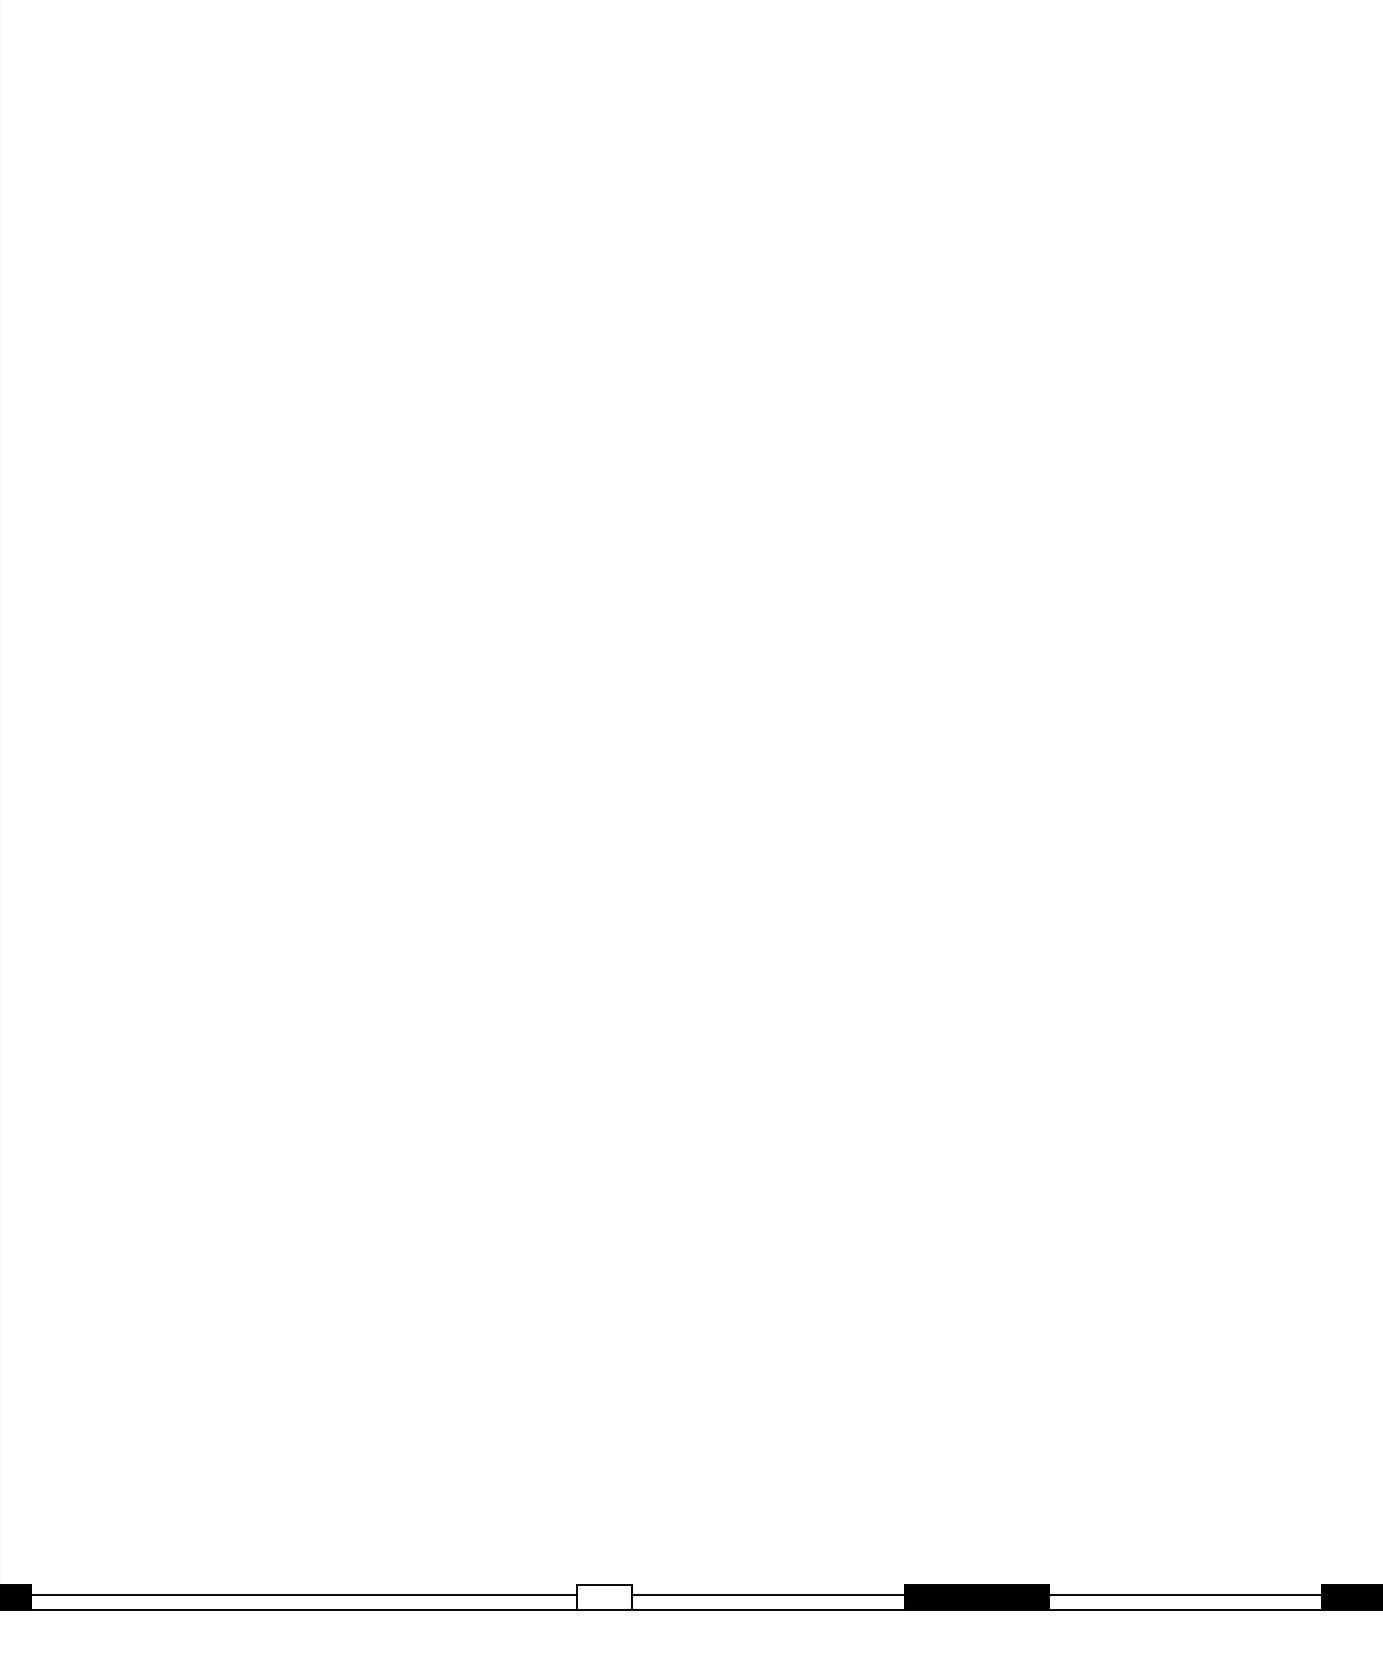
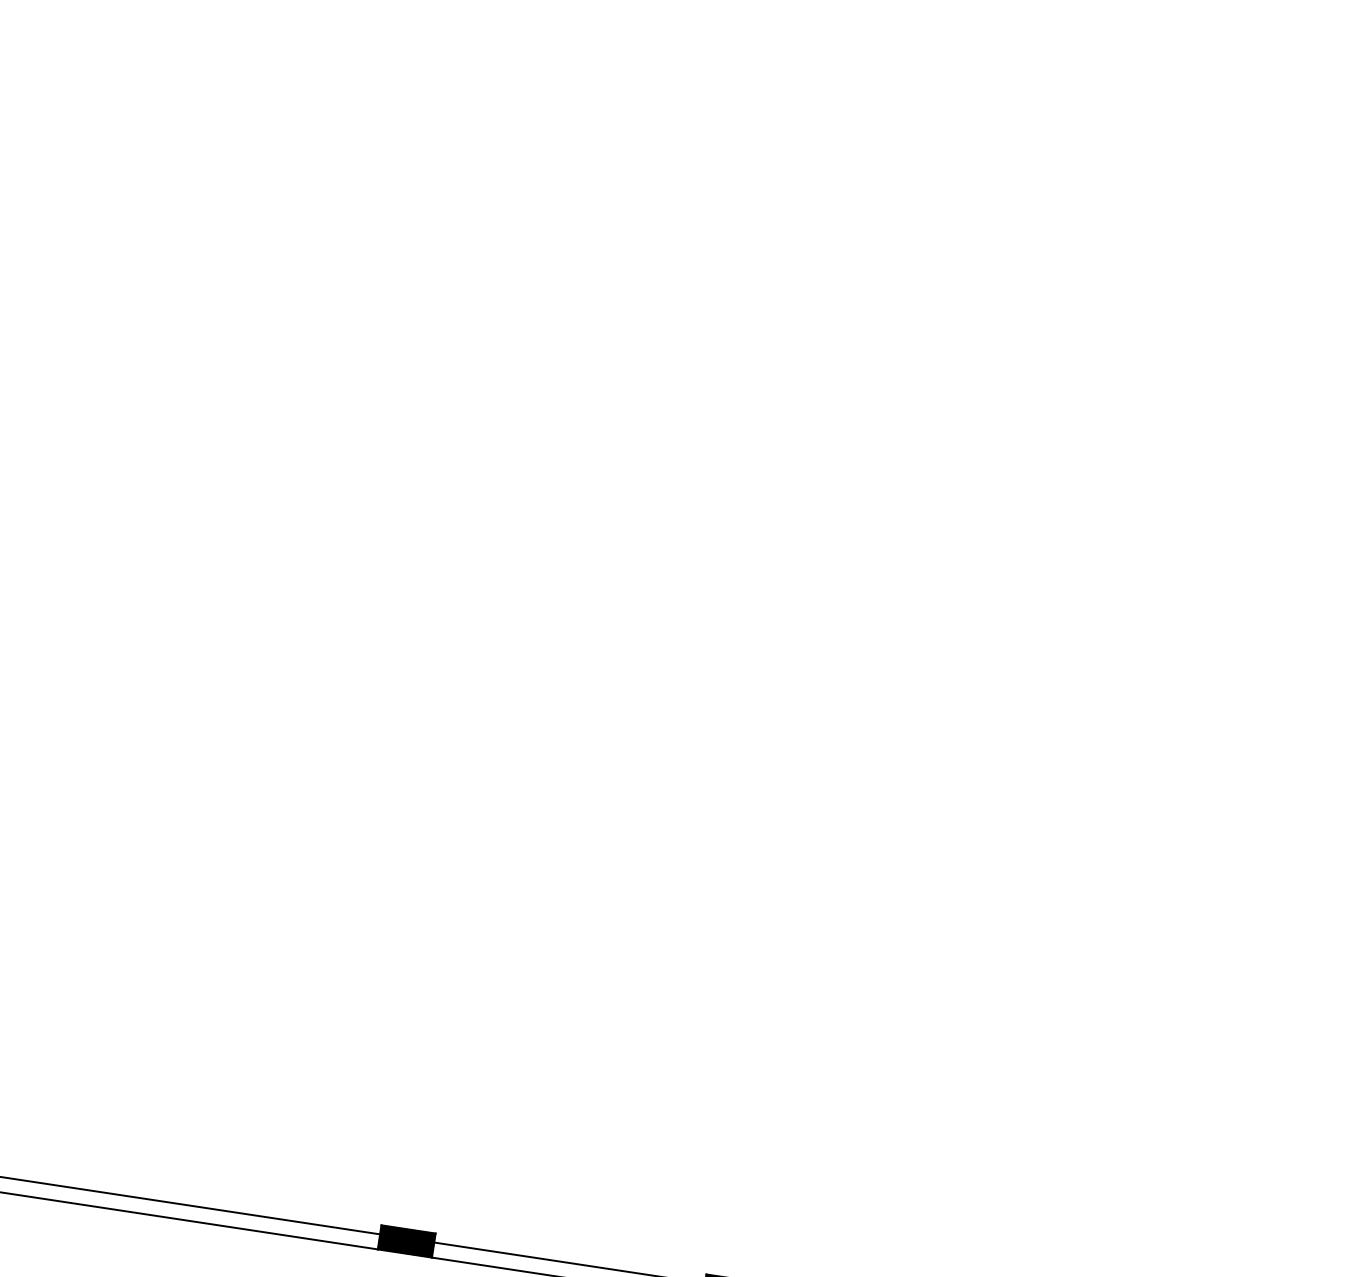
hatch: (604, 1597) -> (406, 1241), added

